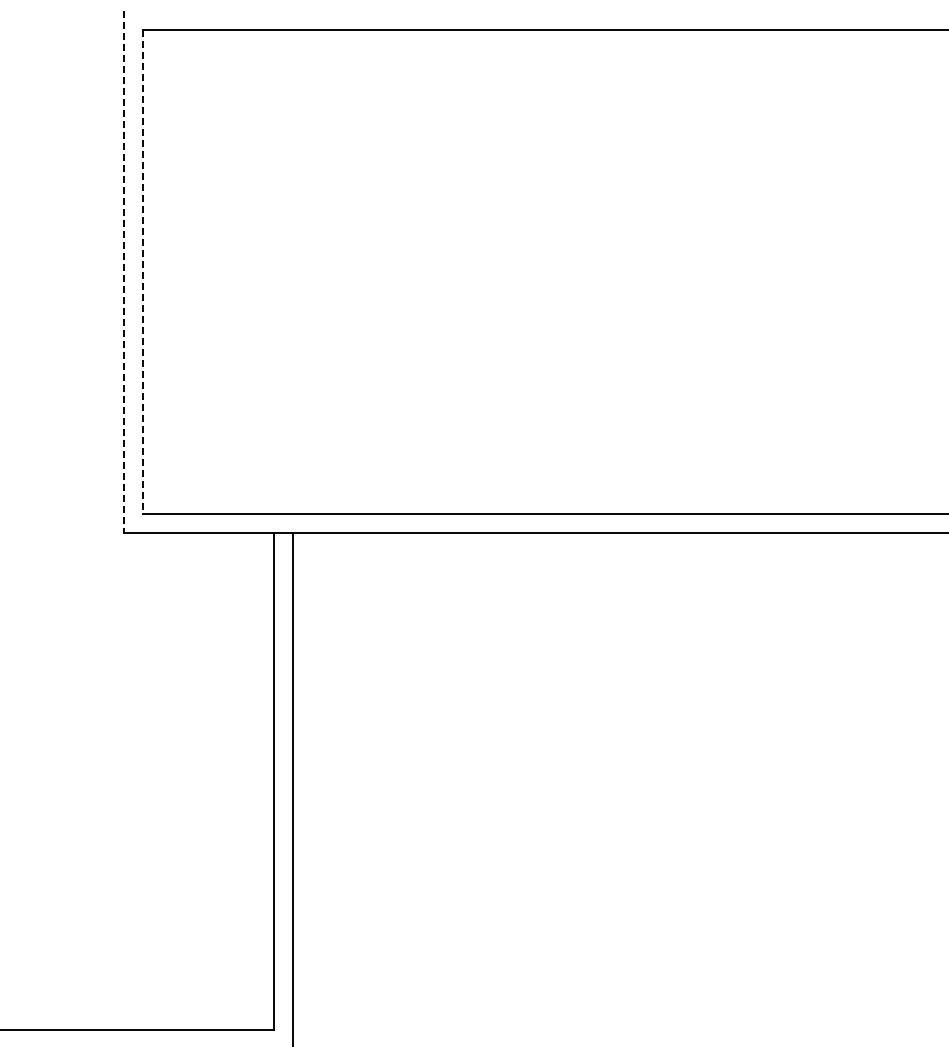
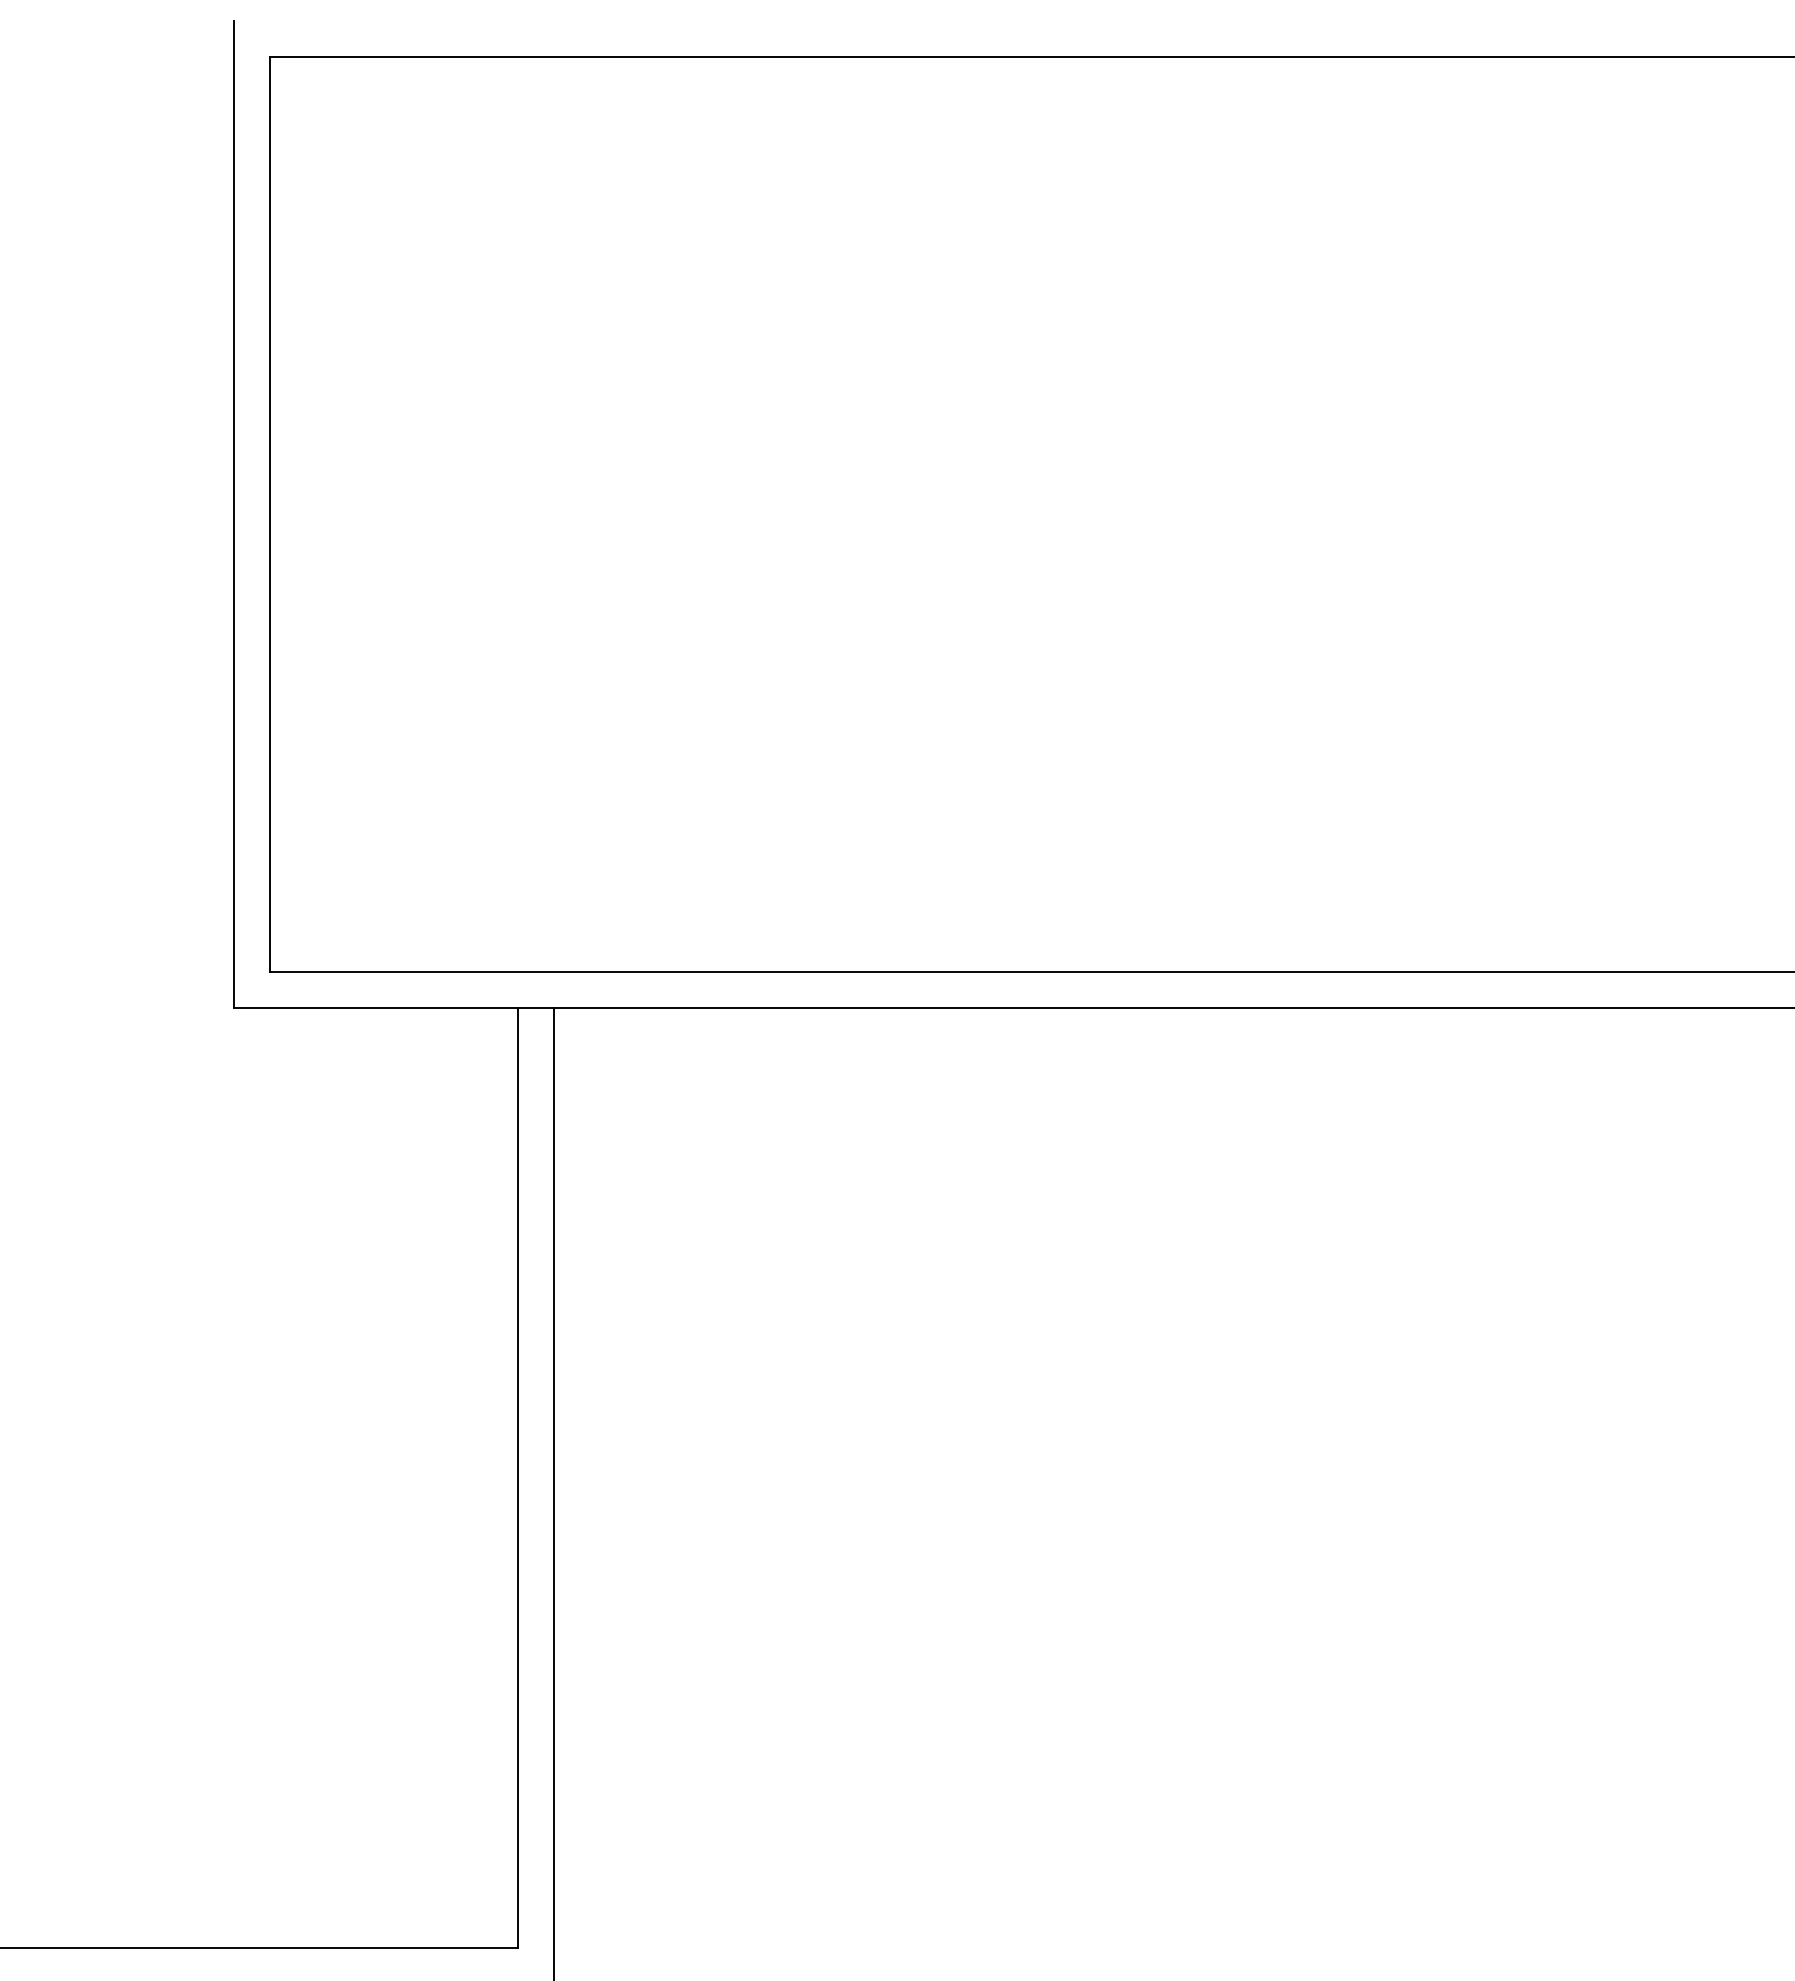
line: (123, 272) -> (233, 515), dashed -> solid
line: (142, 272) -> (269, 515), dashed -> solid

